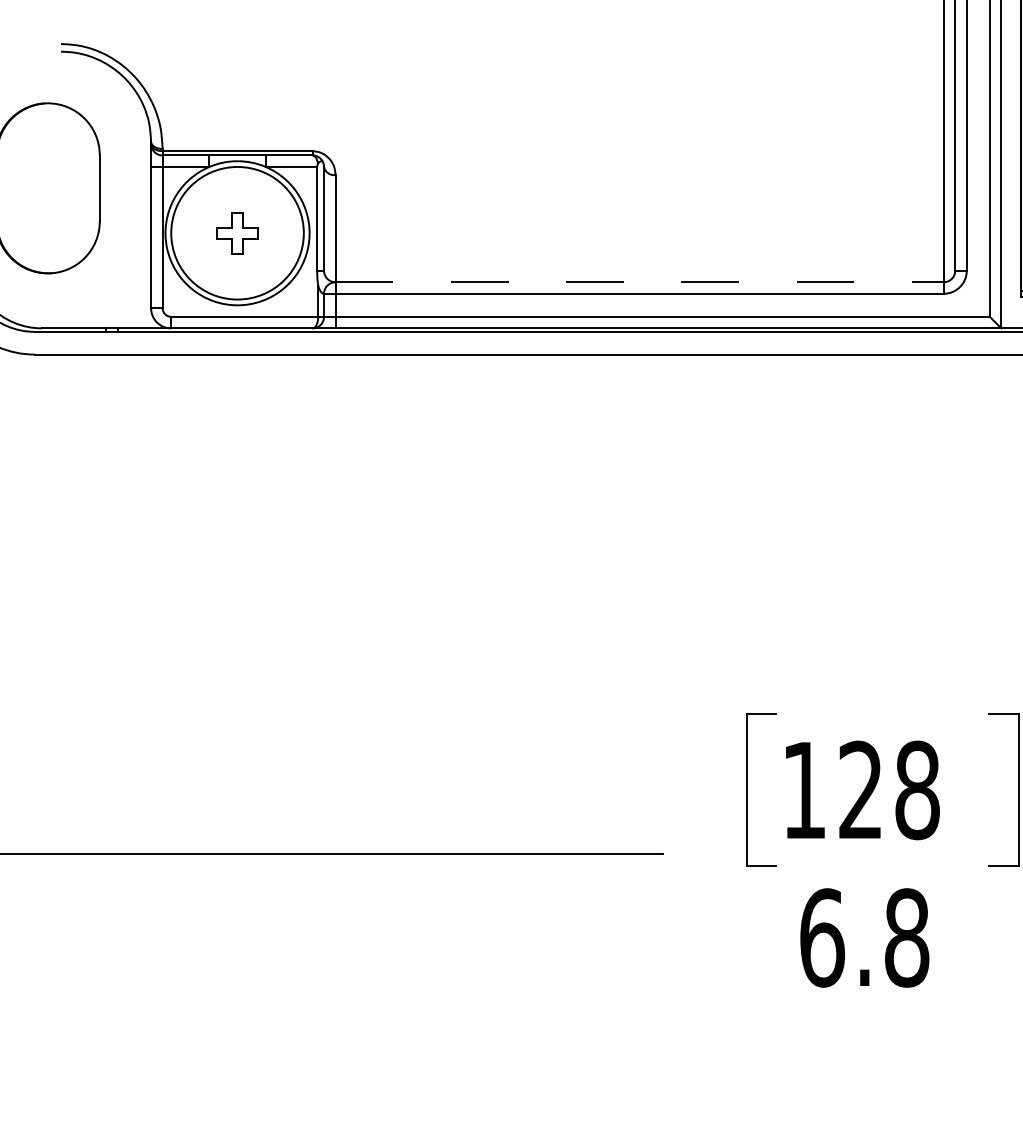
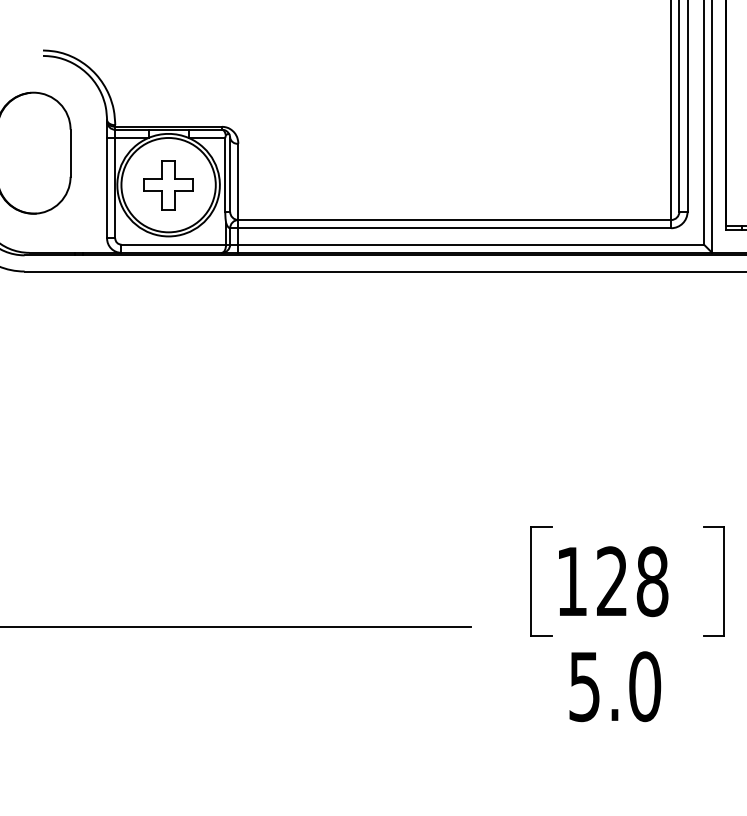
part: (237, 233) -> (168, 185), size x1.67
line: (640, 282) -> (455, 220), dashed -> solid
text: (865, 937) -> (615, 686), 6.8 -> 5.0

